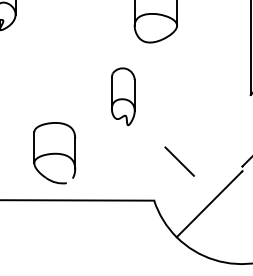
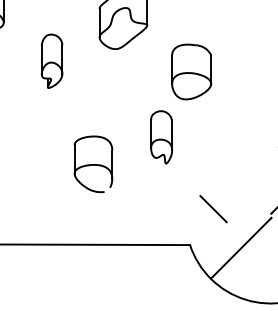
part: (123, 96) -> (161, 137), moved
part: (54, 153) -> (93, 164), moved

